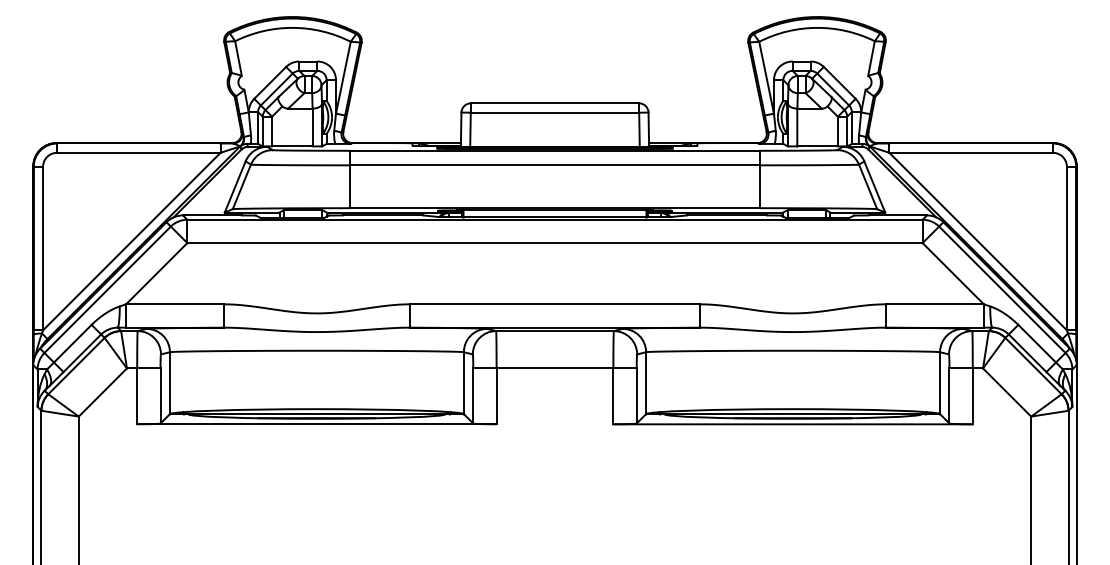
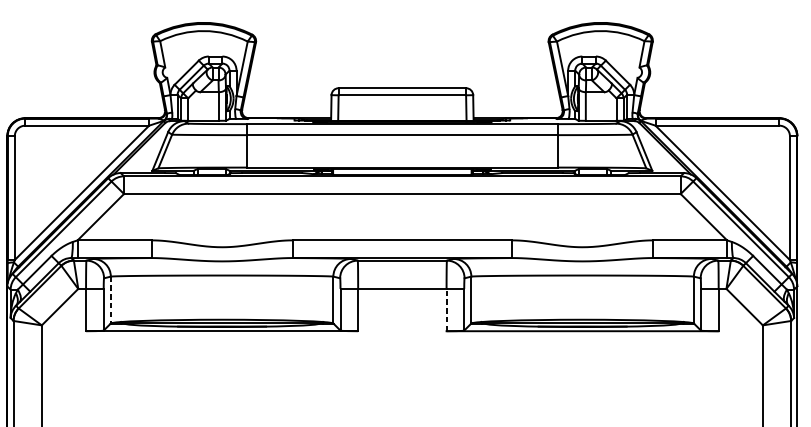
line: (169, 383) -> (110, 300), solid -> dashed
line: (613, 396) -> (446, 310), solid -> dashed

